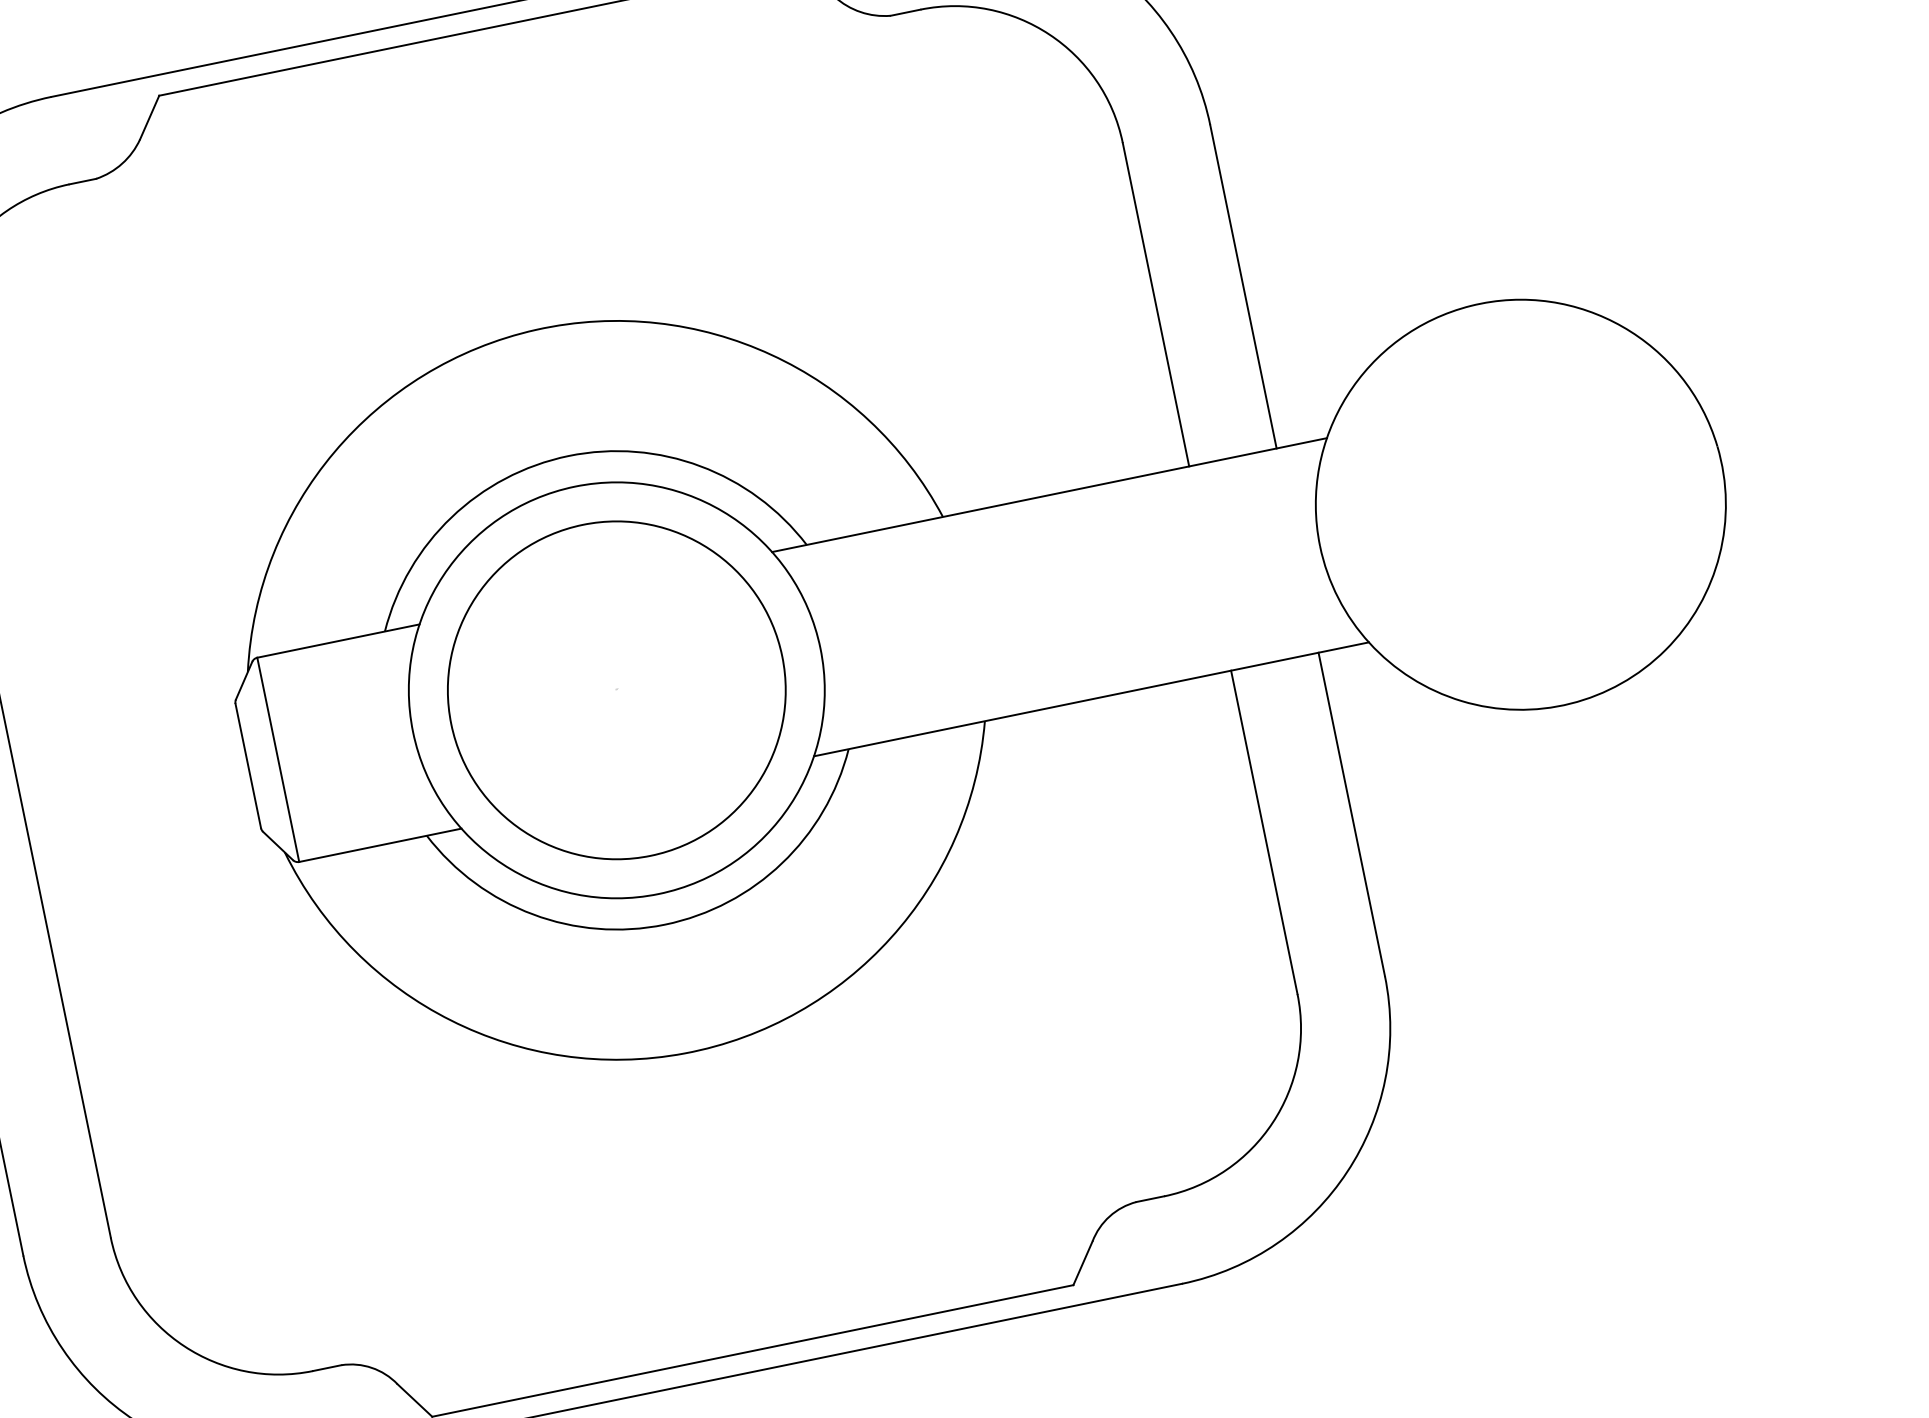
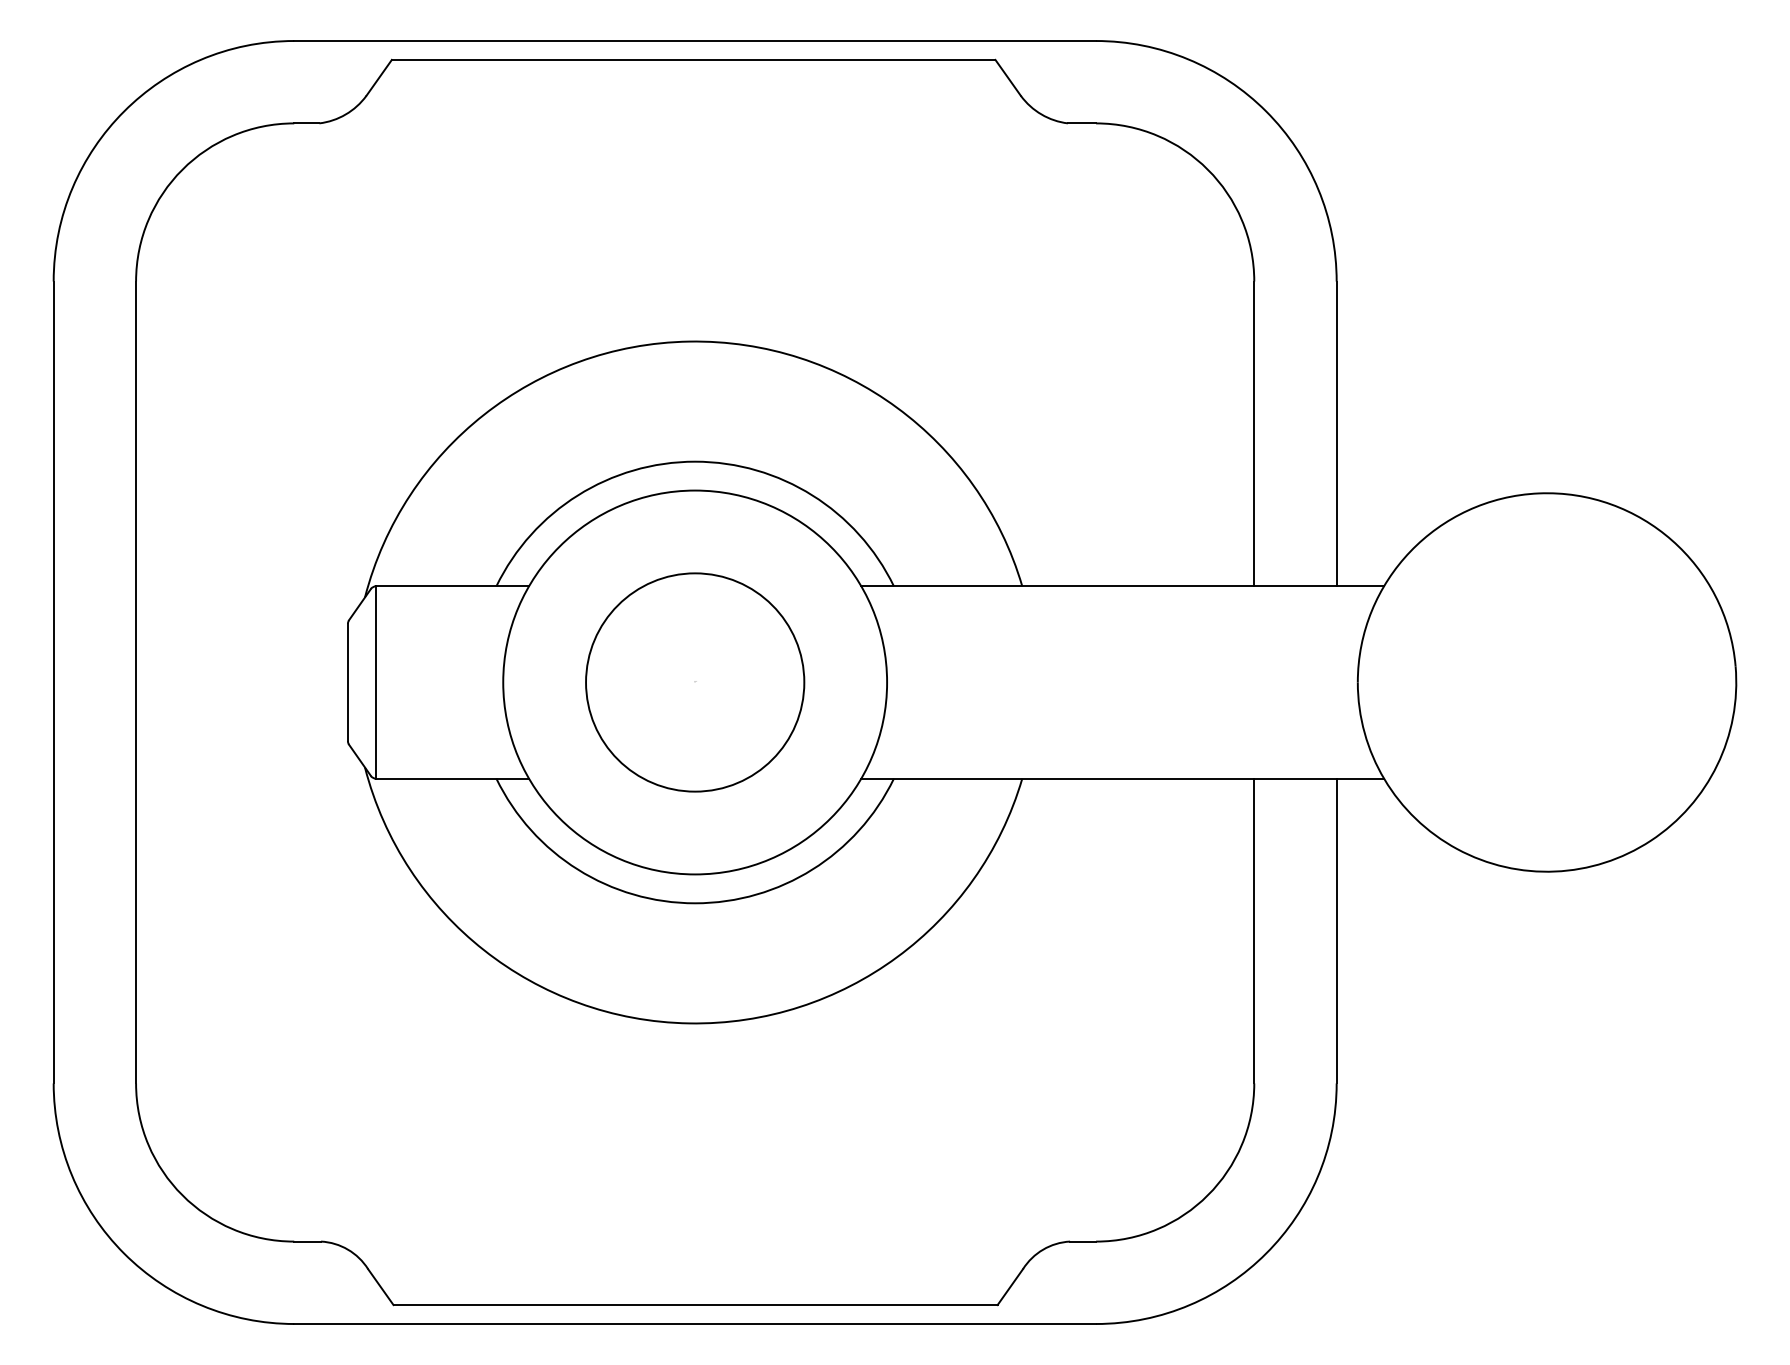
circle: (617, 690) -> (695, 682), size x0.7

